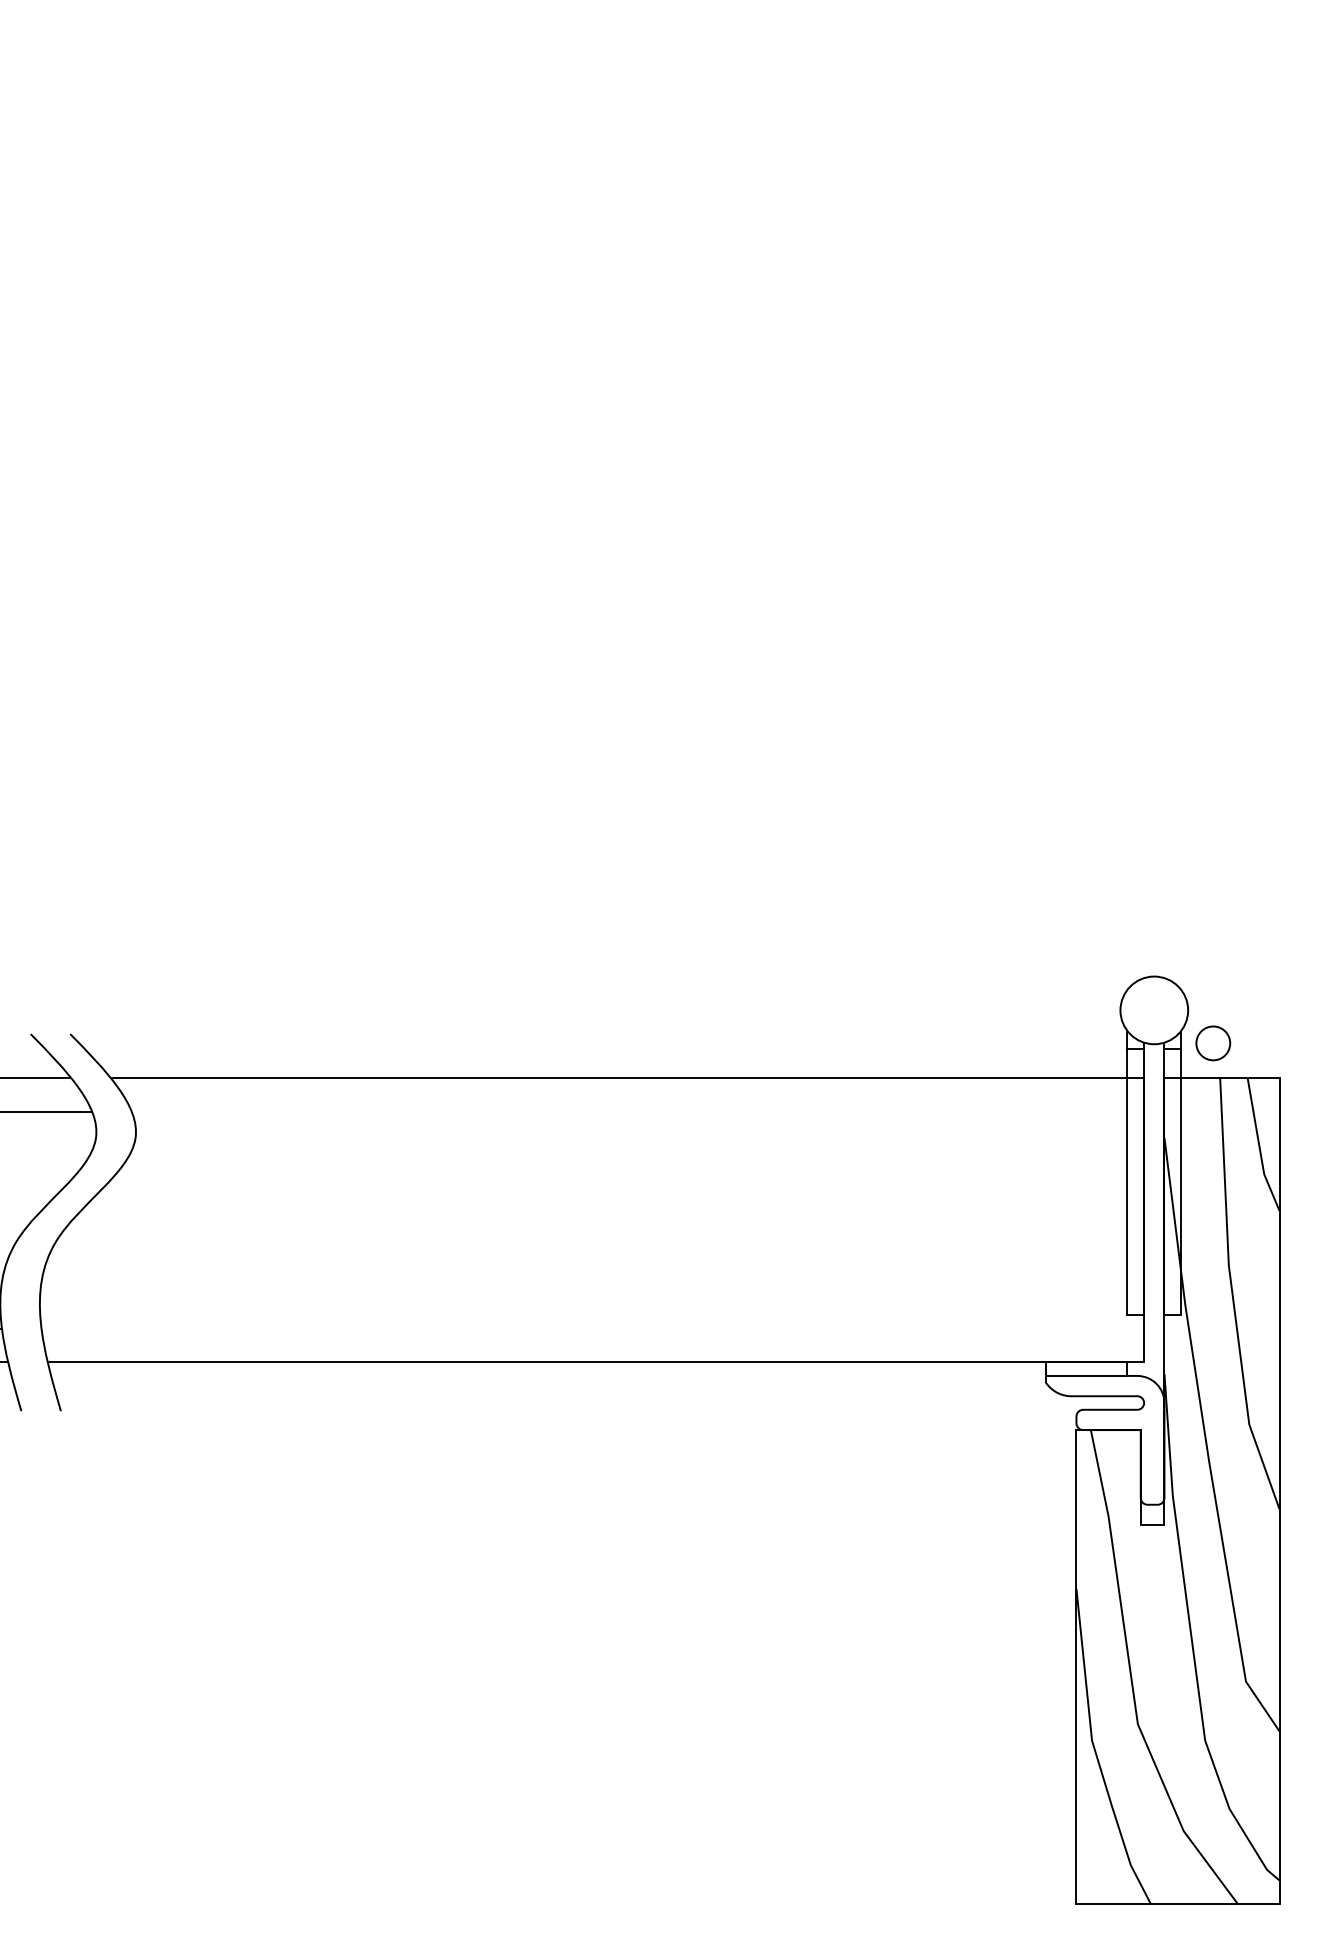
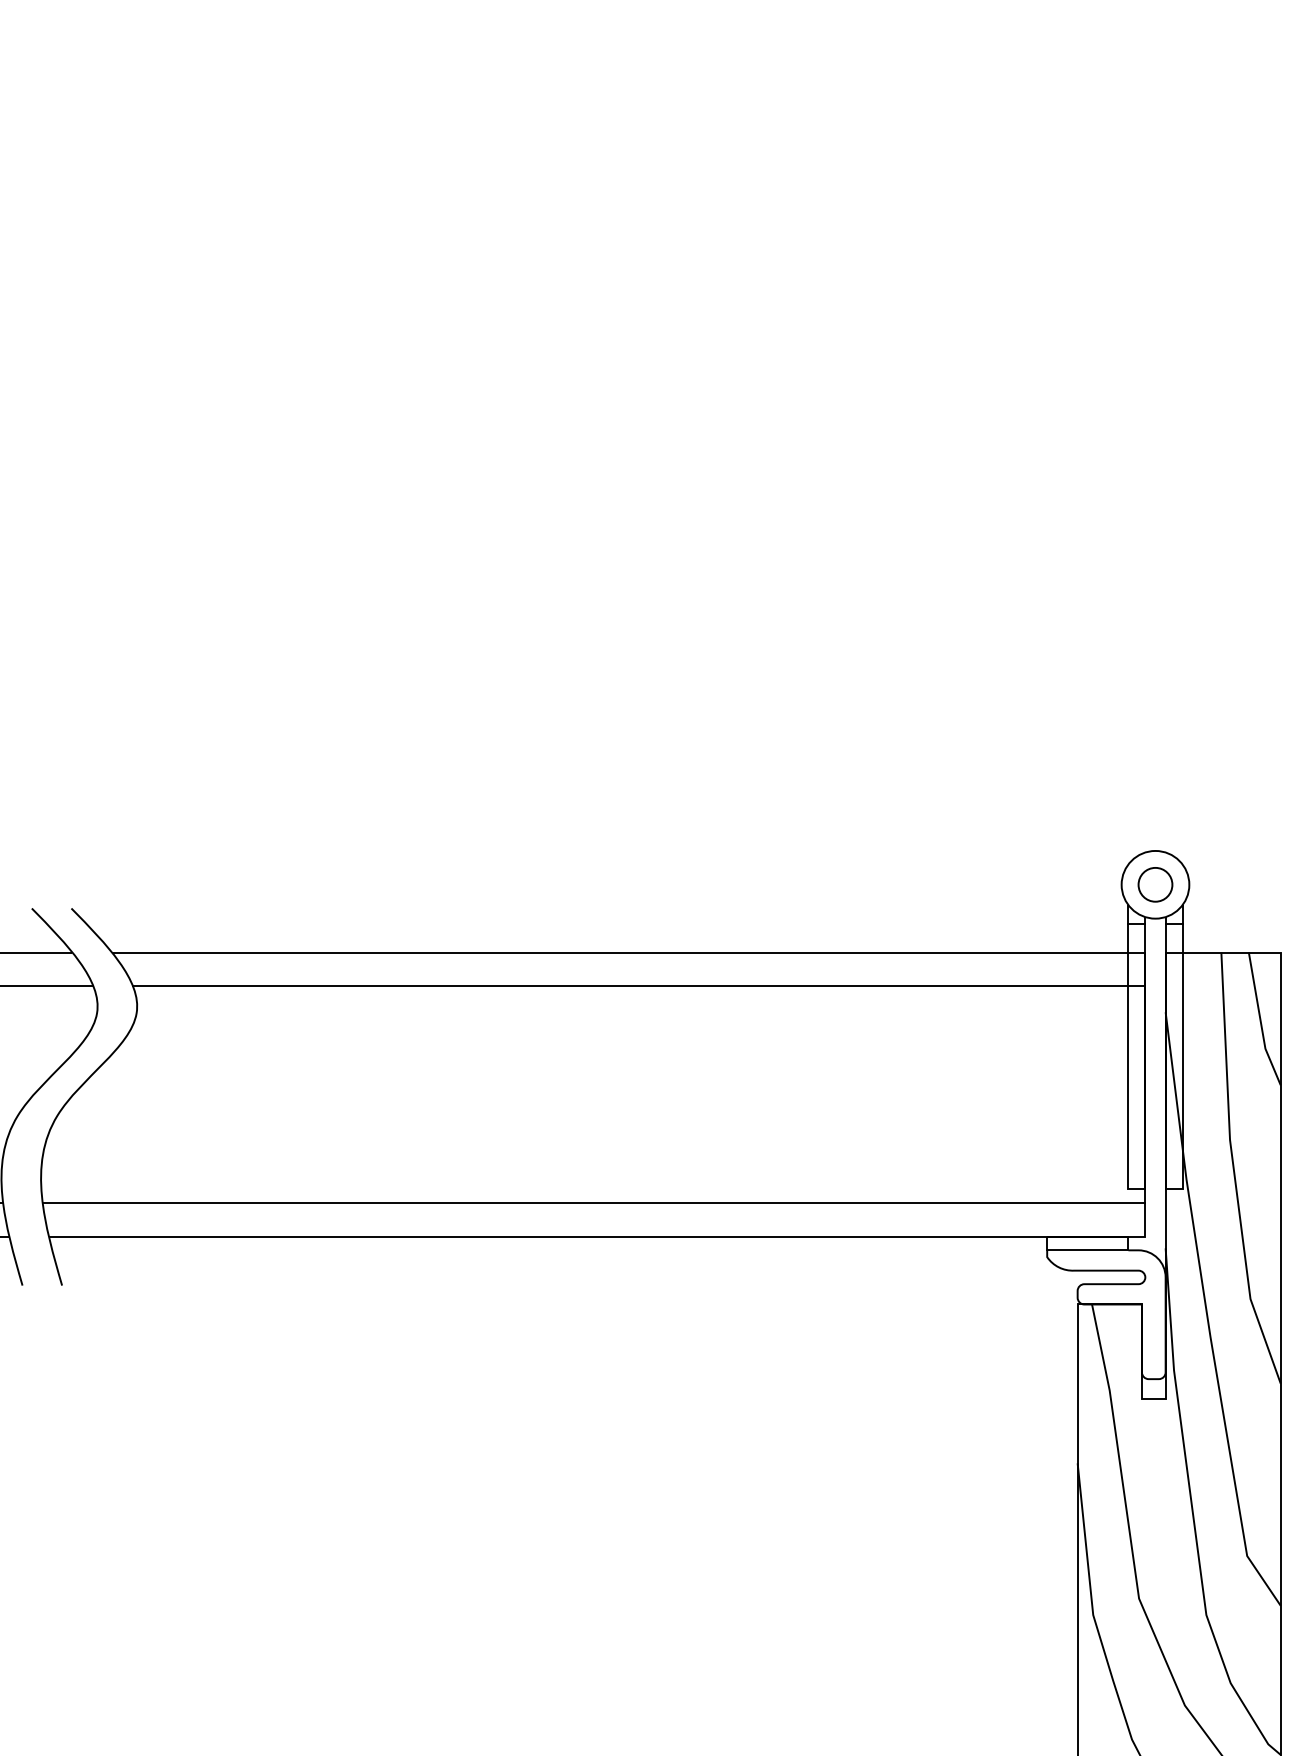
circle: (1213, 1043) -> (1155, 884), moved
line: (637, 1111) -> (638, 985), added
line: (592, 1328) -> (593, 1202), added

